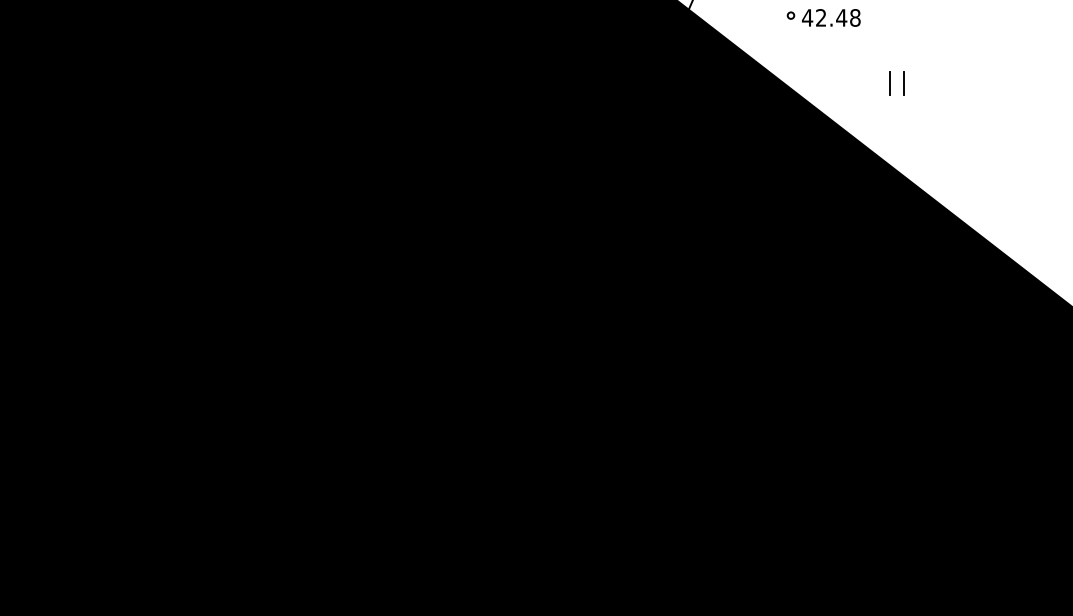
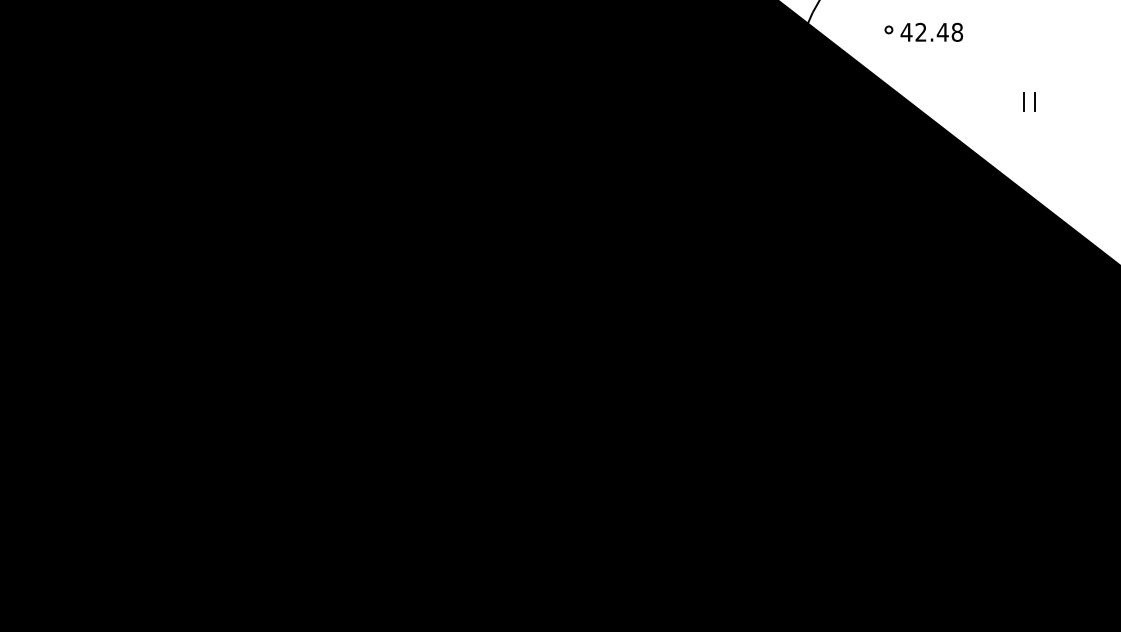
part: (823, 17) -> (923, 31), moved
part: (896, 83) -> (1028, 102), size x0.71

